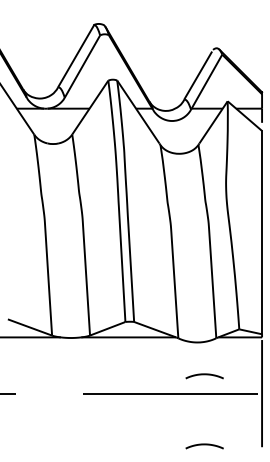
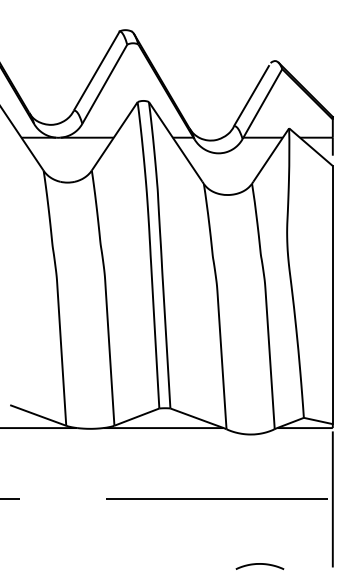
curve: (204, 374) -> (259, 475), removed

